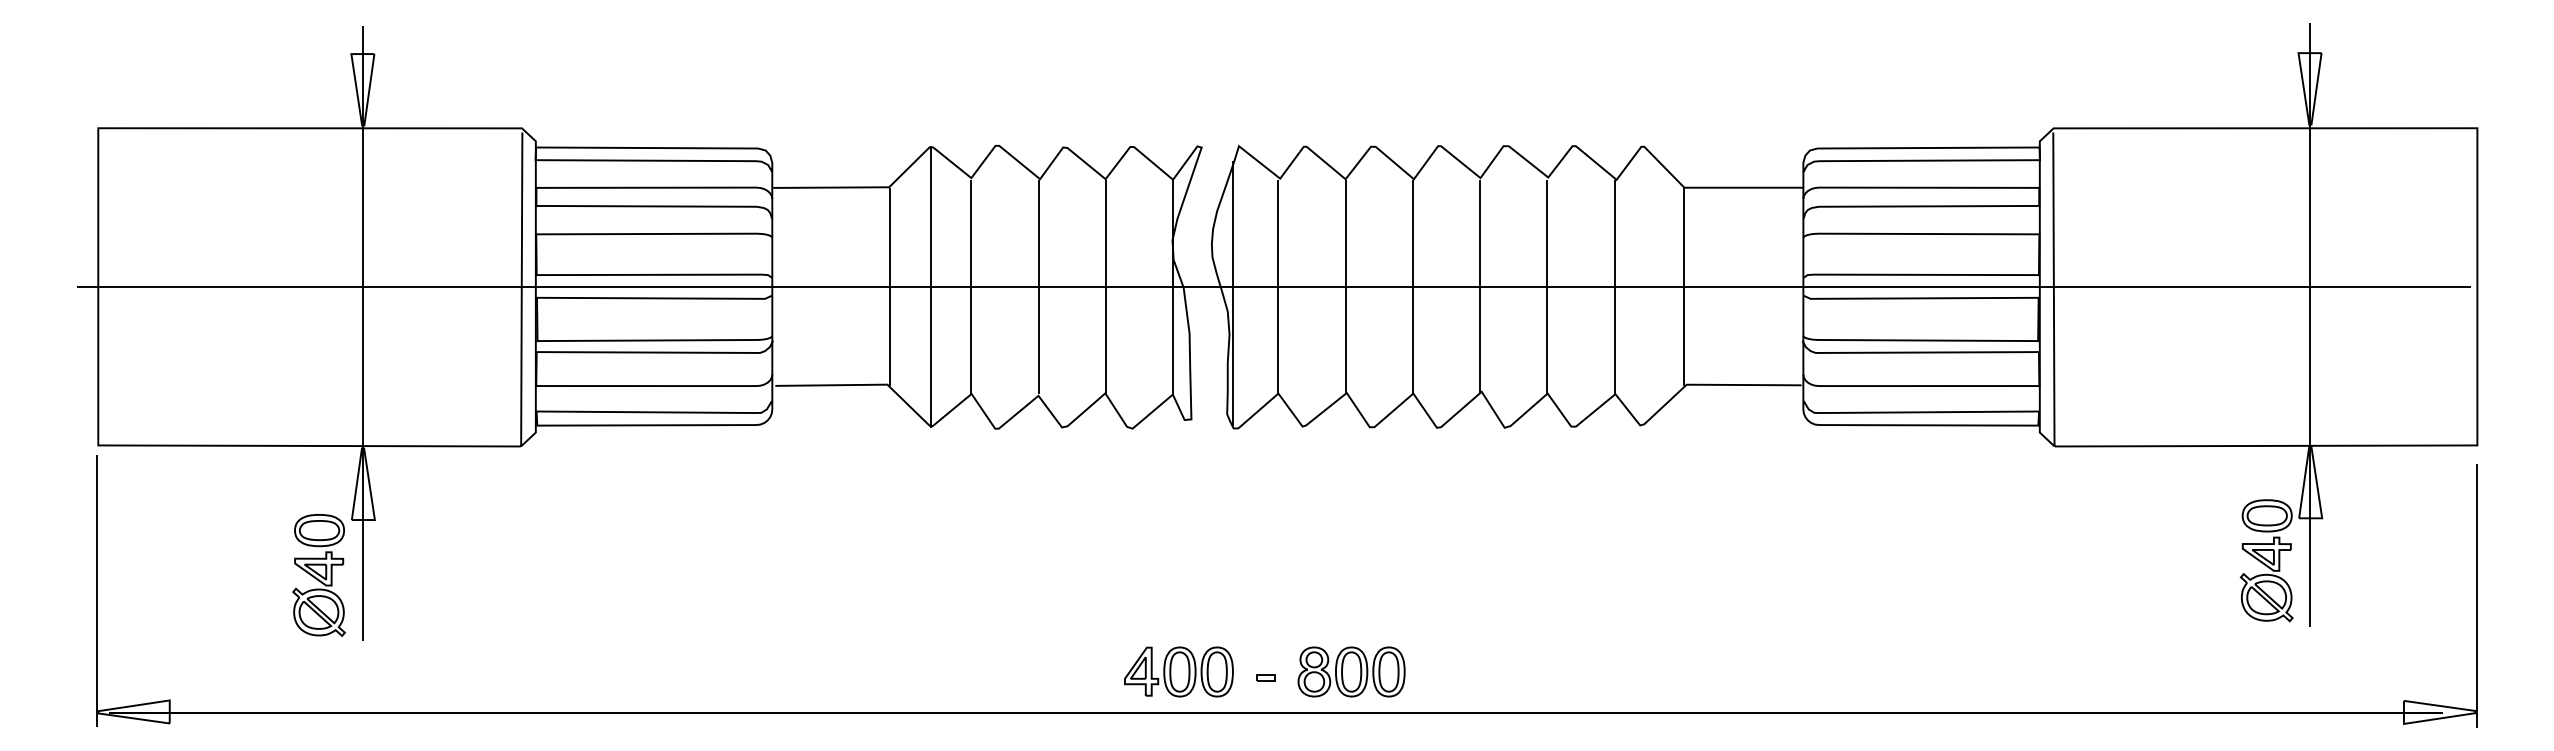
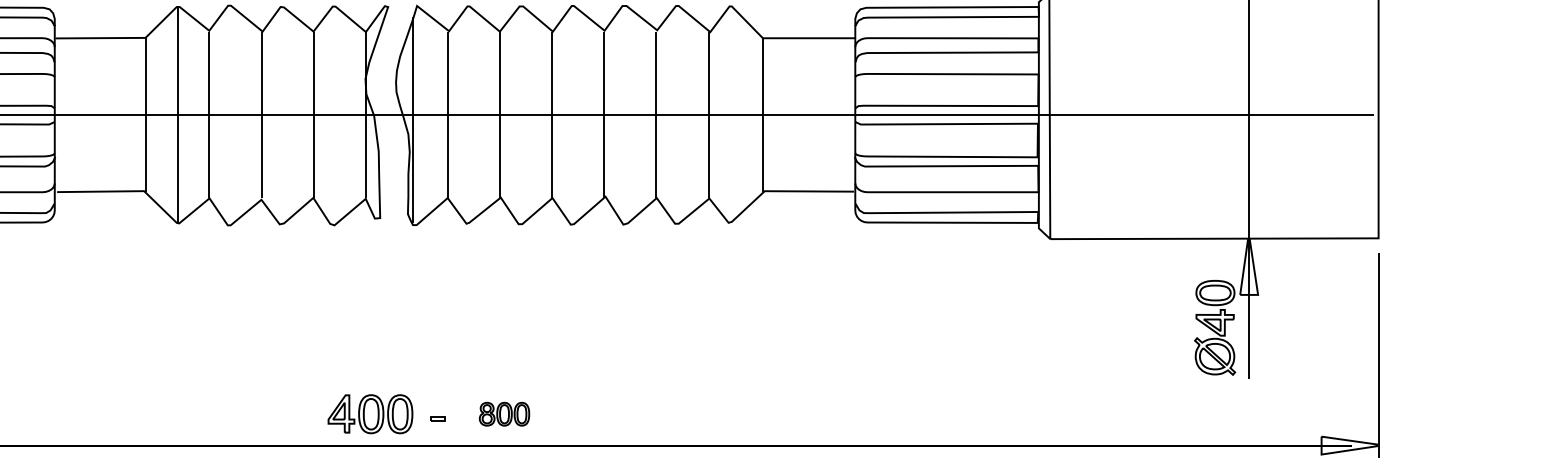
part: (1351, 671) -> (504, 413), size x0.6

